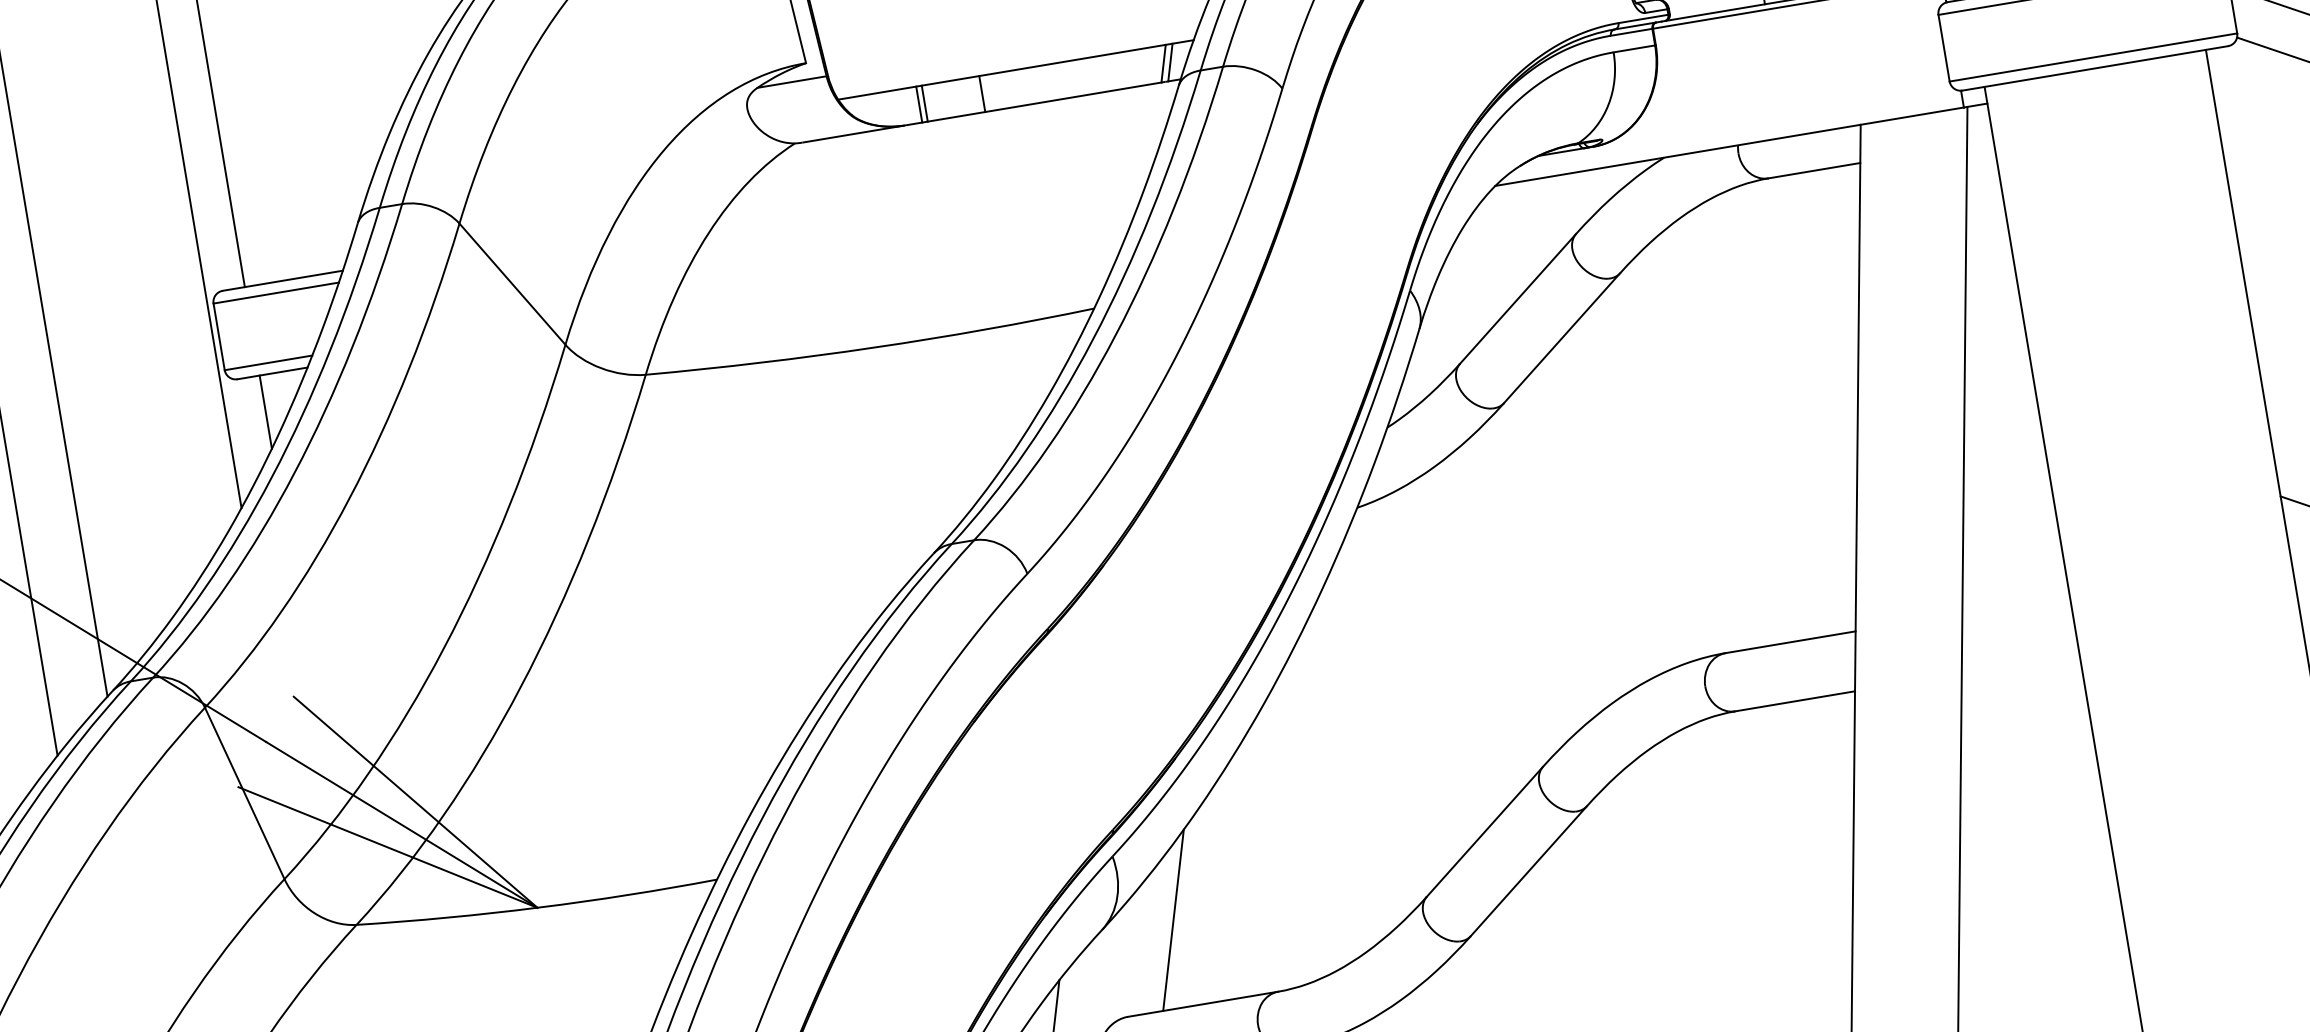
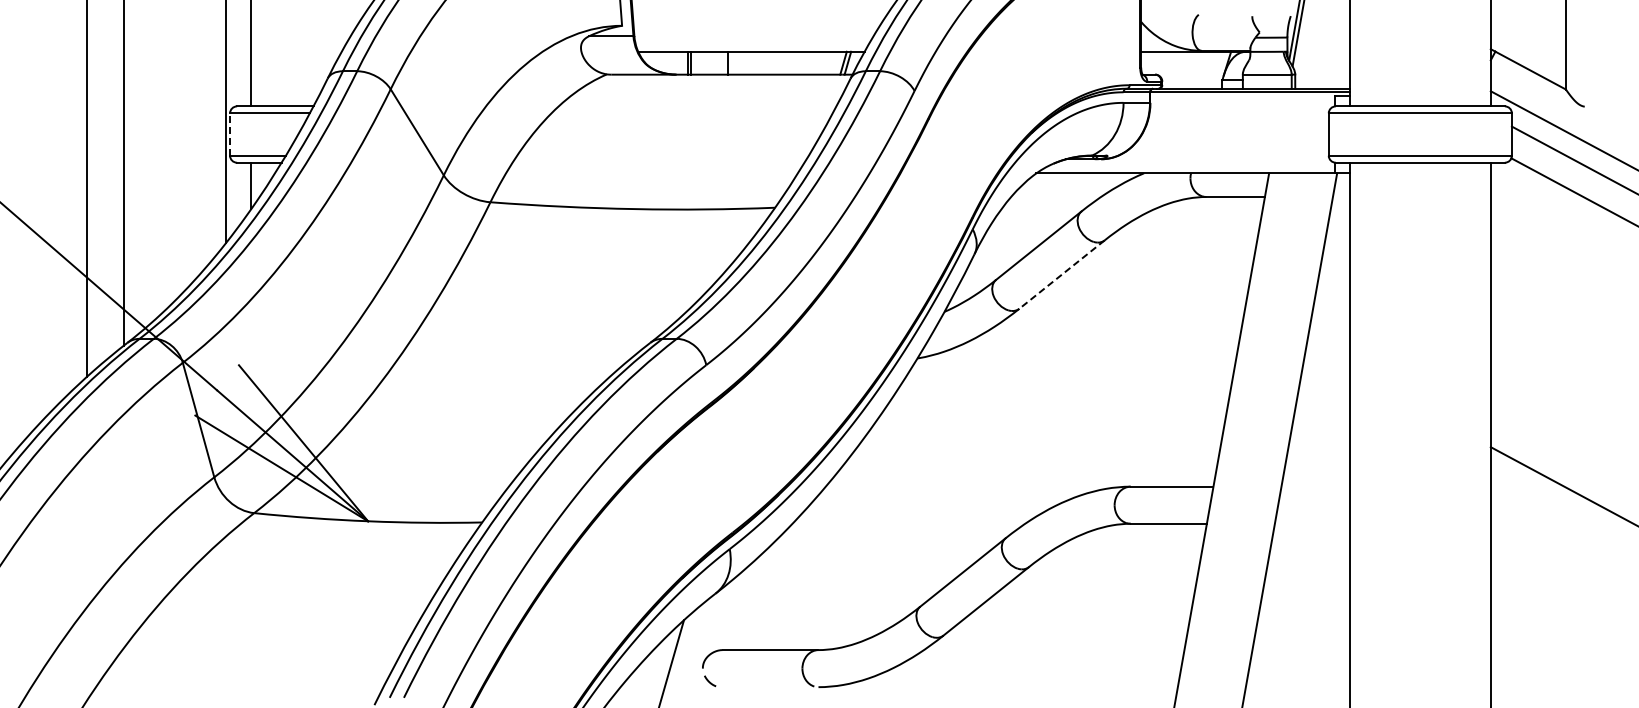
line: (219, 336) -> (230, 134), solid -> dashed
line: (1562, 337) -> (1062, 274), solid -> dashed
line: (1172, 919) -> (760, 594), removed

